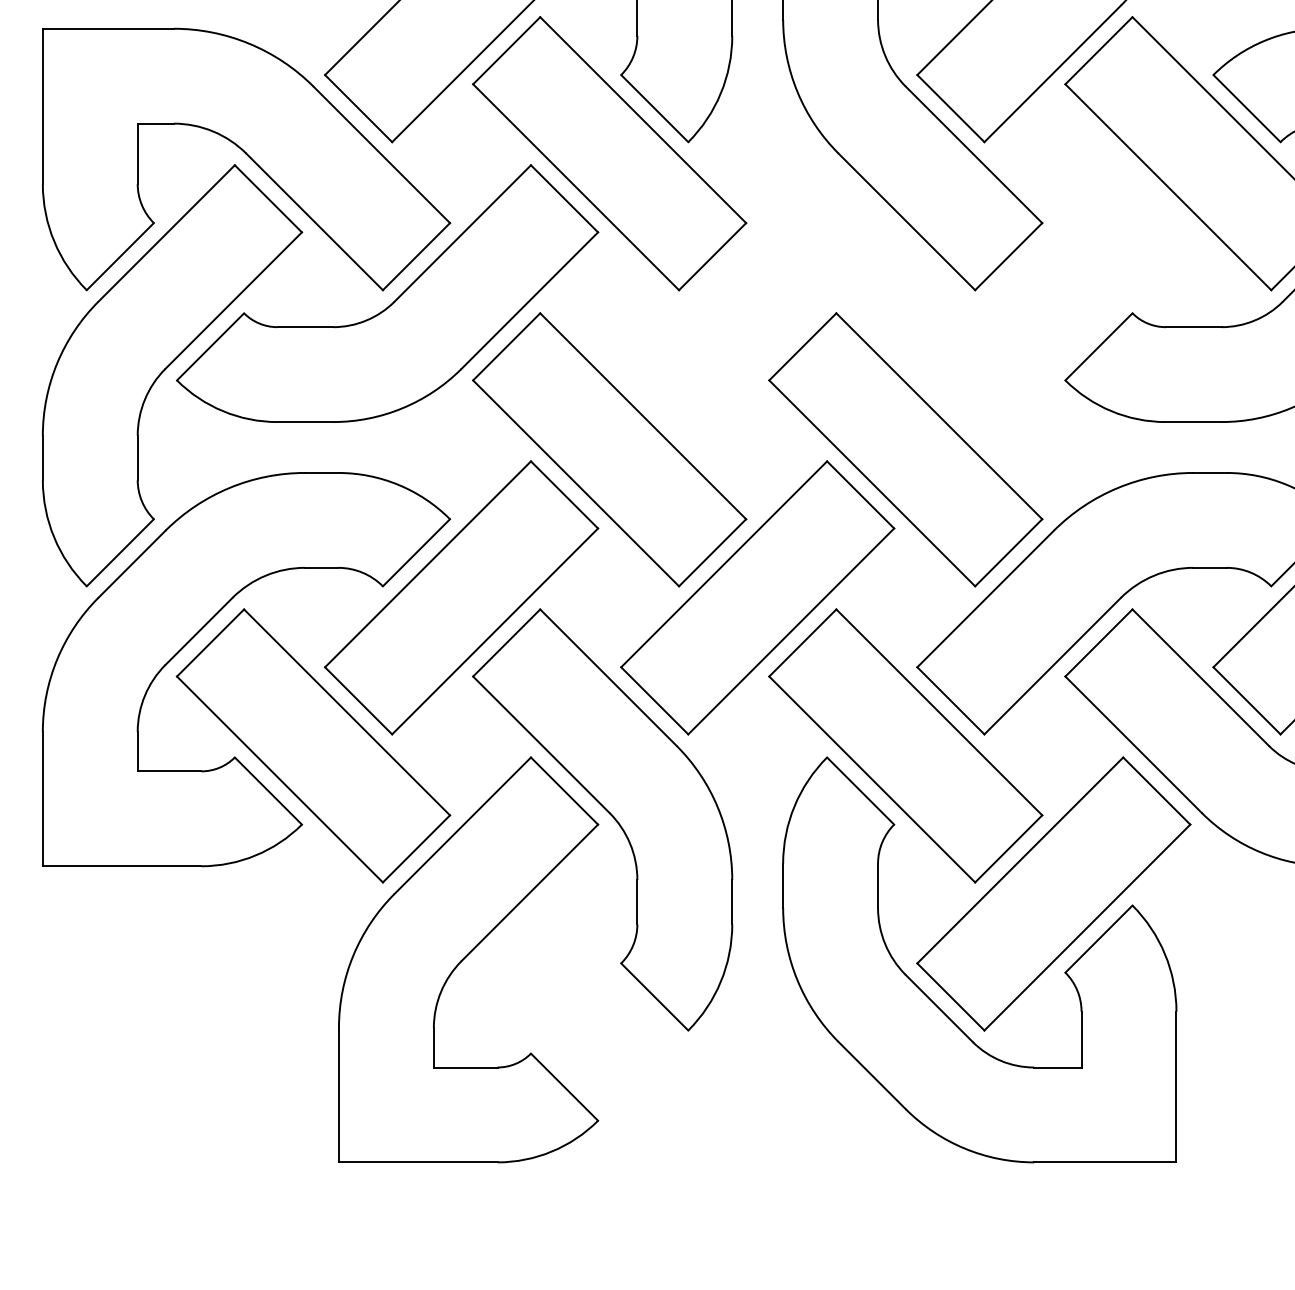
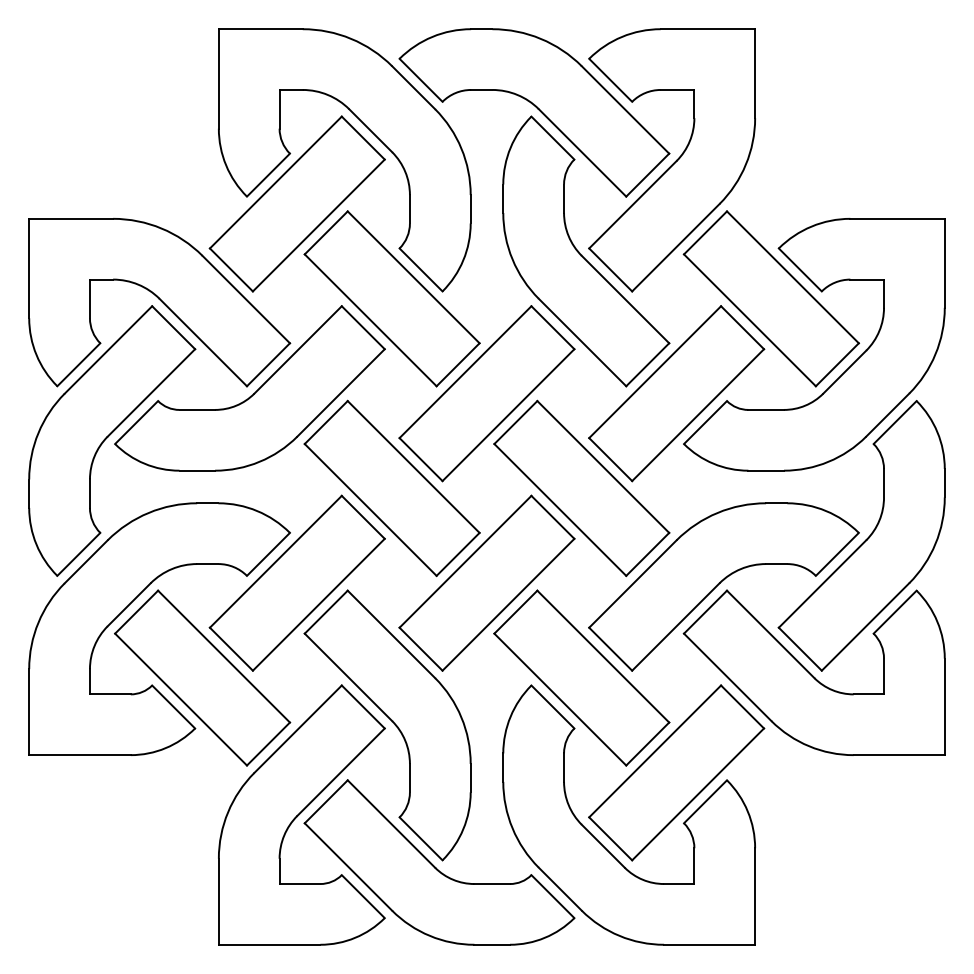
part: (756, 301) -> (486, 393), added
part: (1053, 301) -> (676, 393), added
part: (683, 1033) -> (439, 862), added

